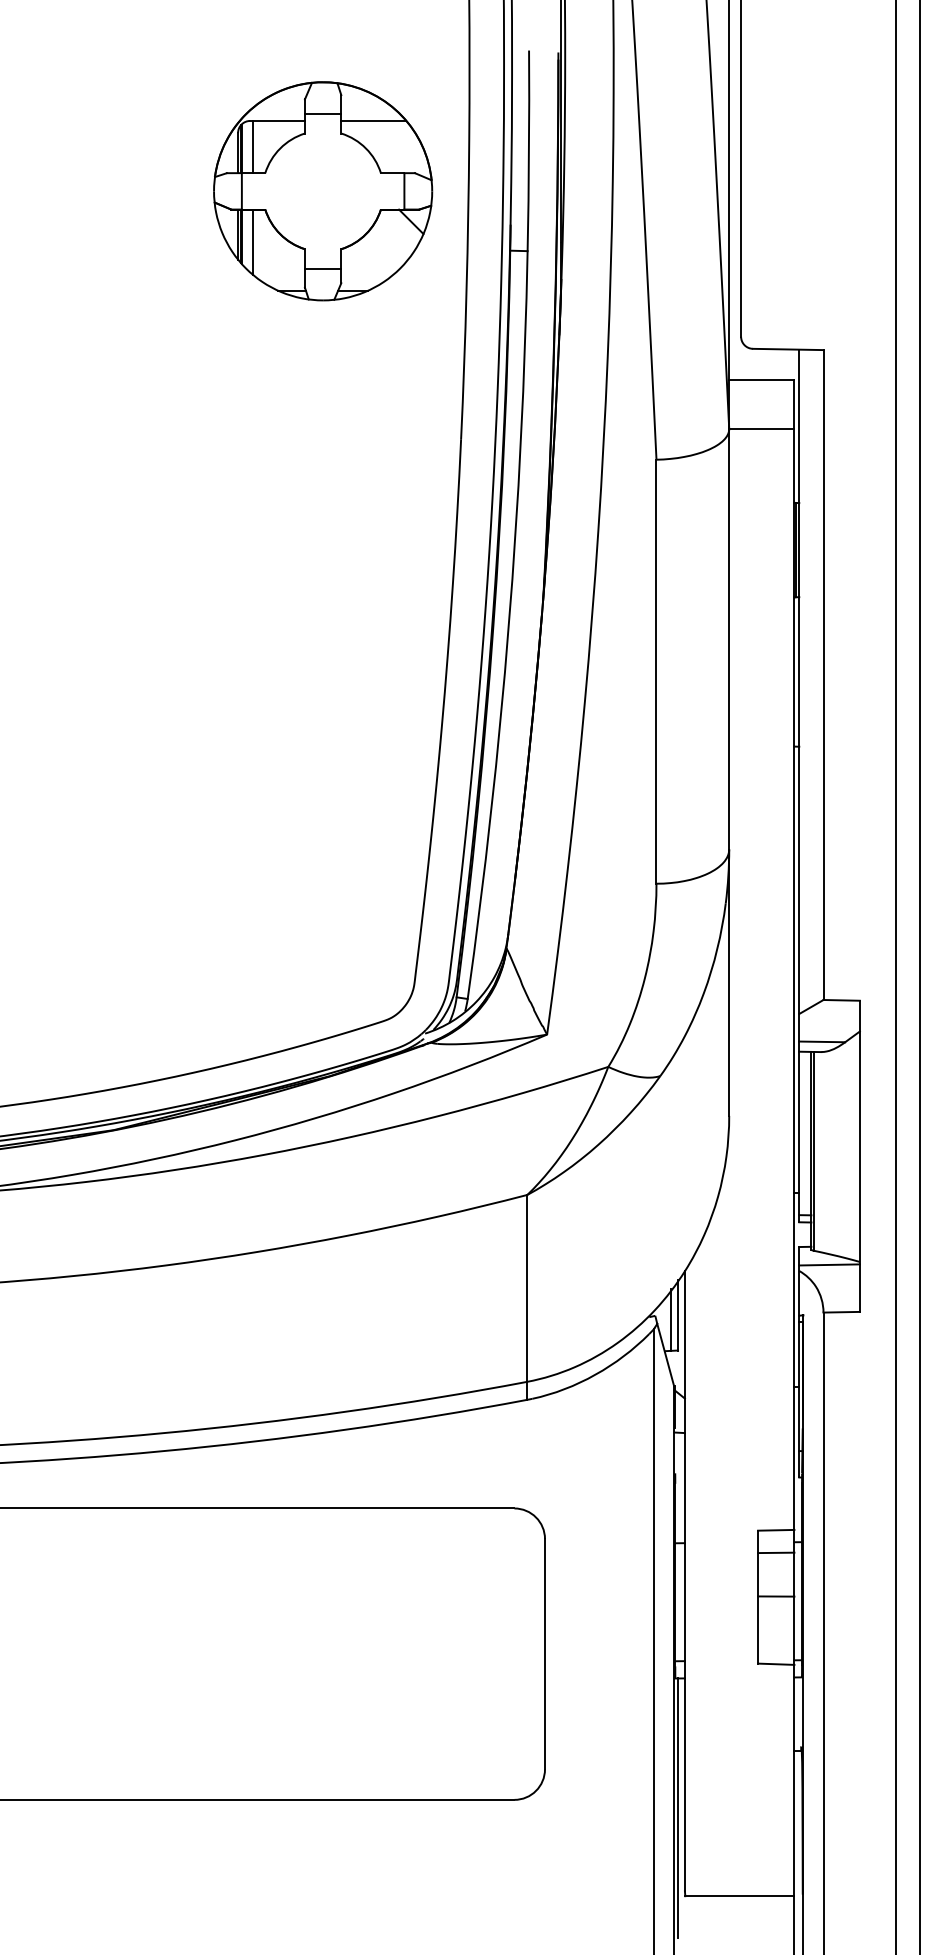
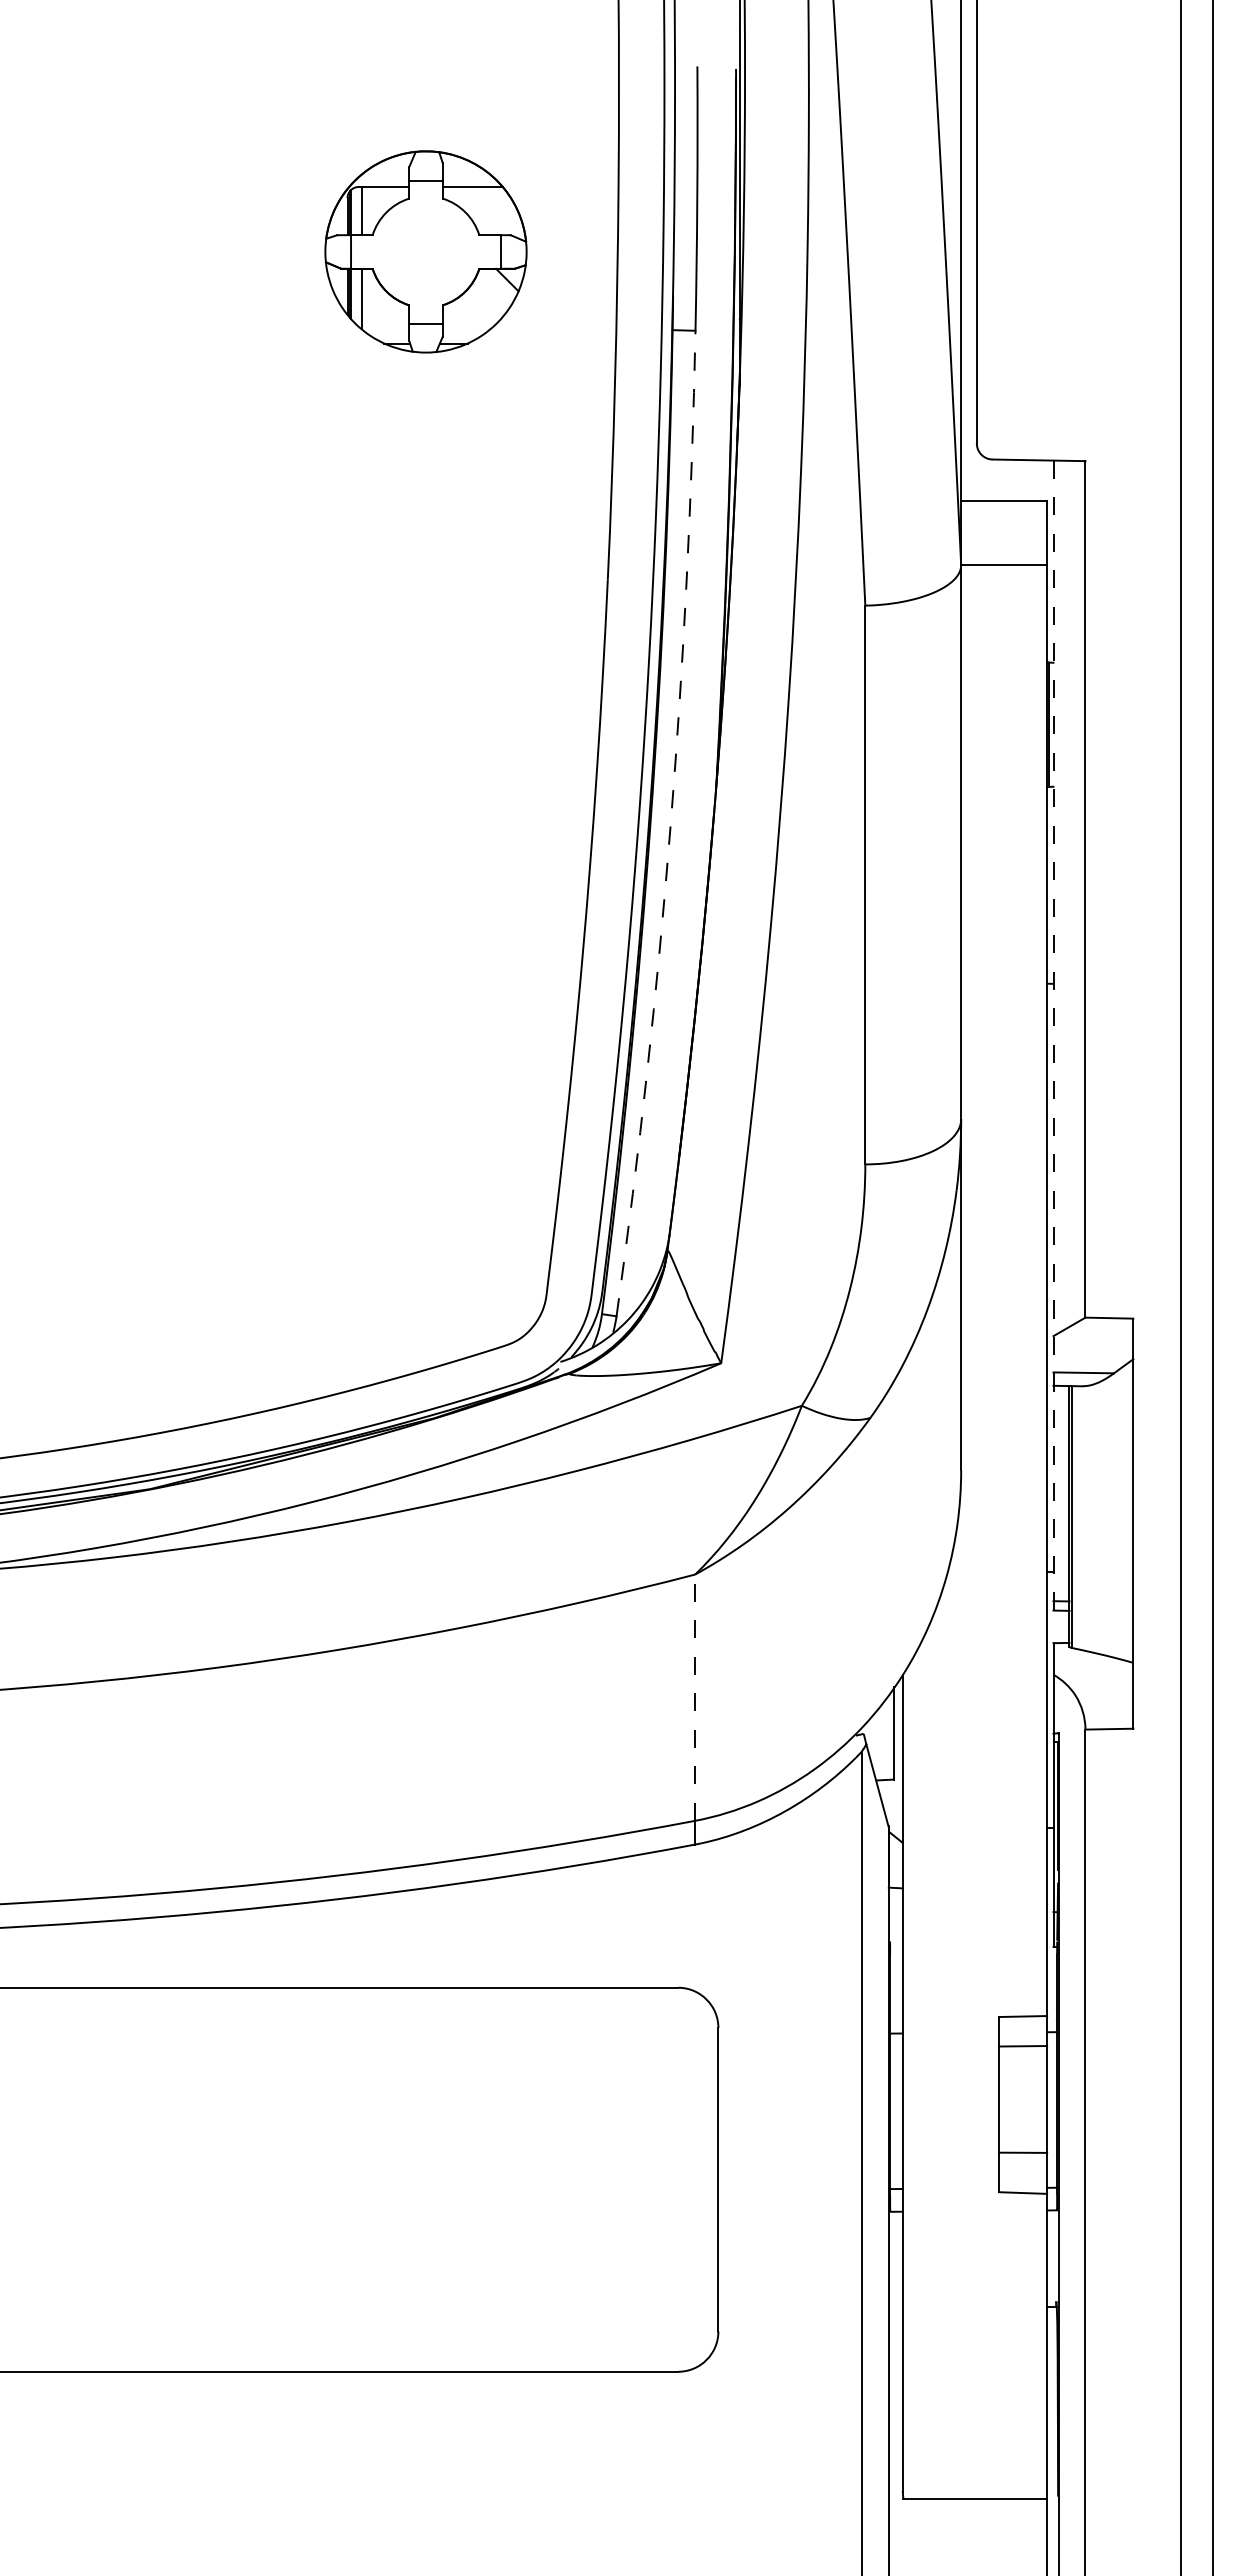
part: (322, 191) -> (425, 251), size x0.7
arc: (508, 625) -> (670, 824), solid -> dashed
line: (799, 785) -> (1053, 1035), solid -> dashed
line: (829, 1264) -> (1093, 1666), removed
line: (527, 1288) -> (695, 1697), solid -> dashed
line: (671, 1320) -> (884, 1739), removed
line: (776, 1596) -> (1023, 2152), moved
line: (677, 1808) -> (893, 2382), removed

